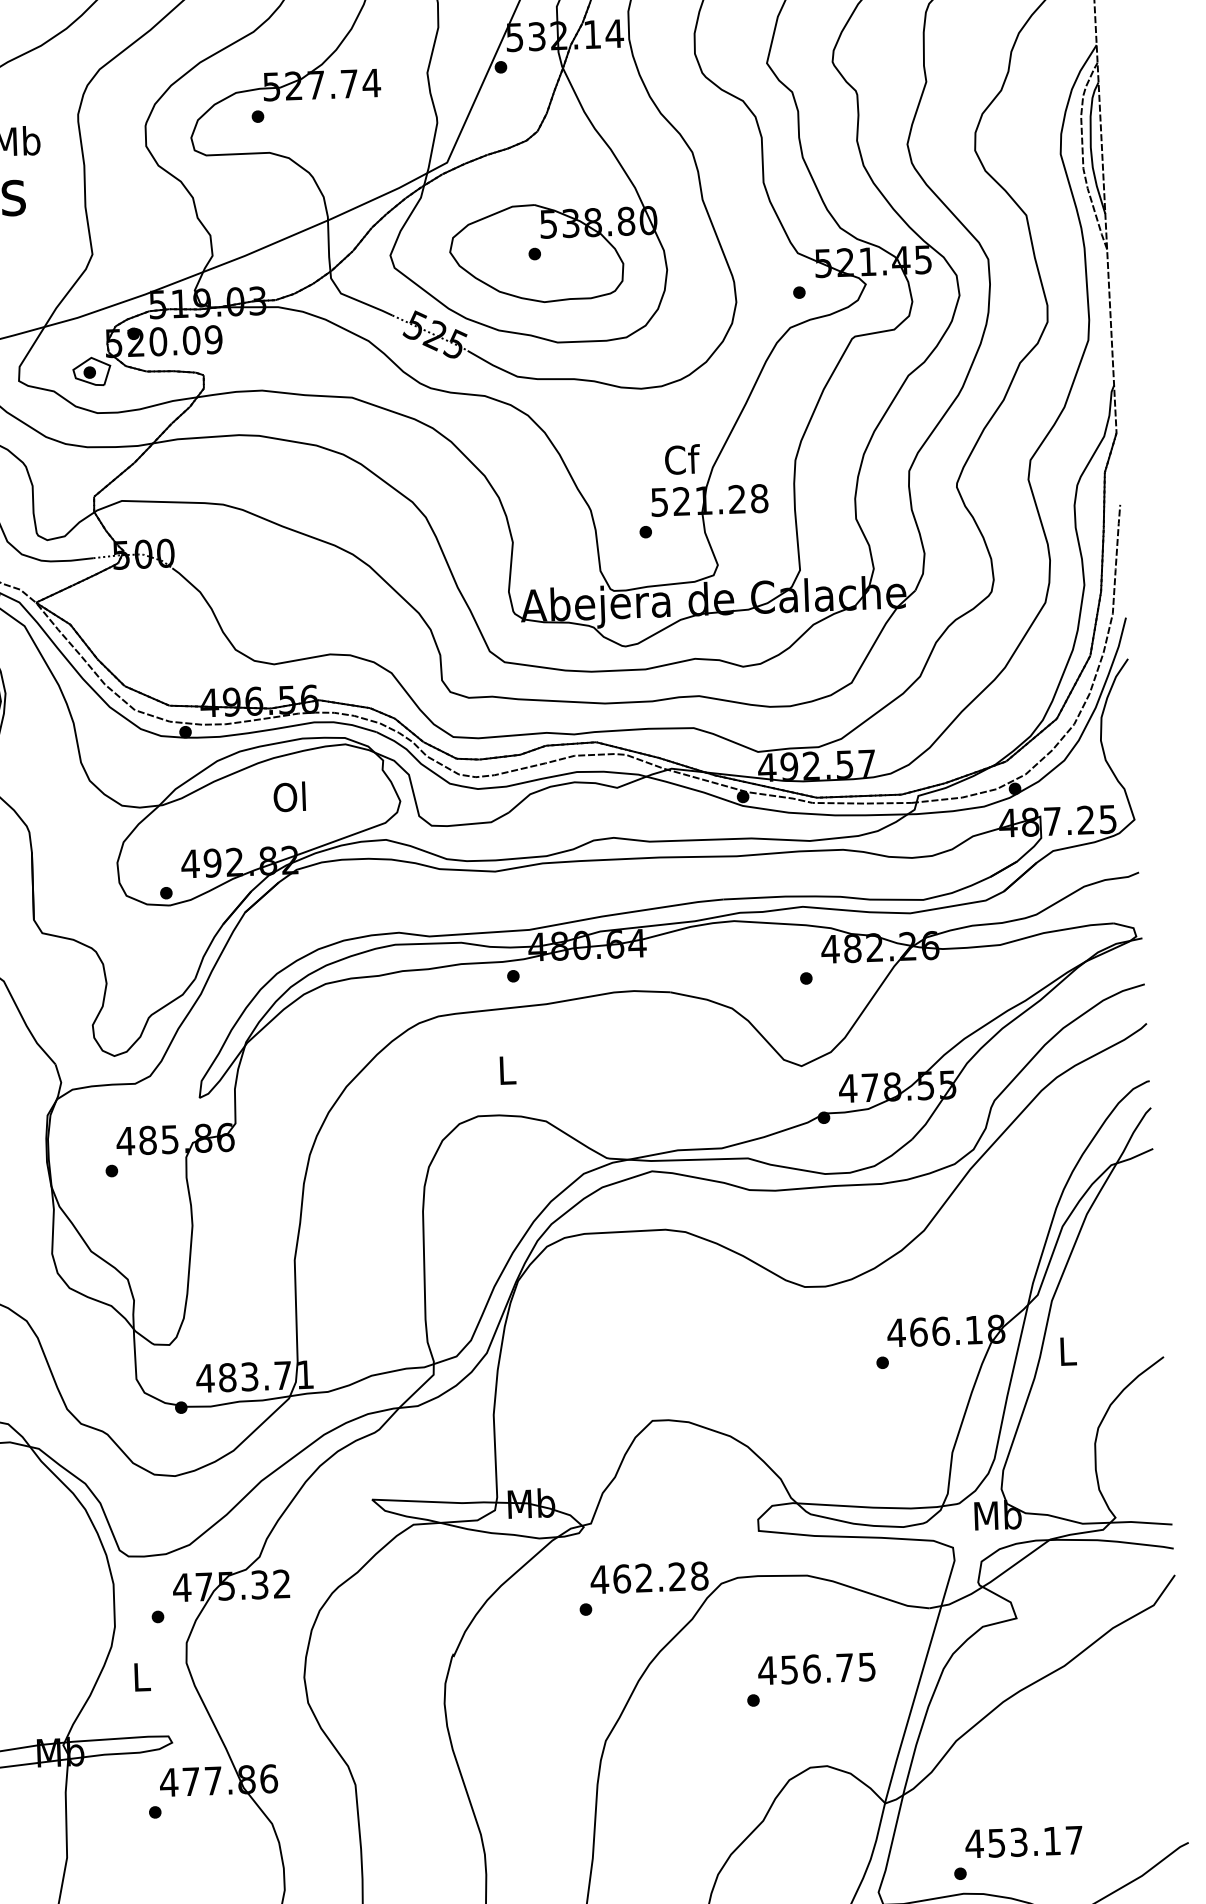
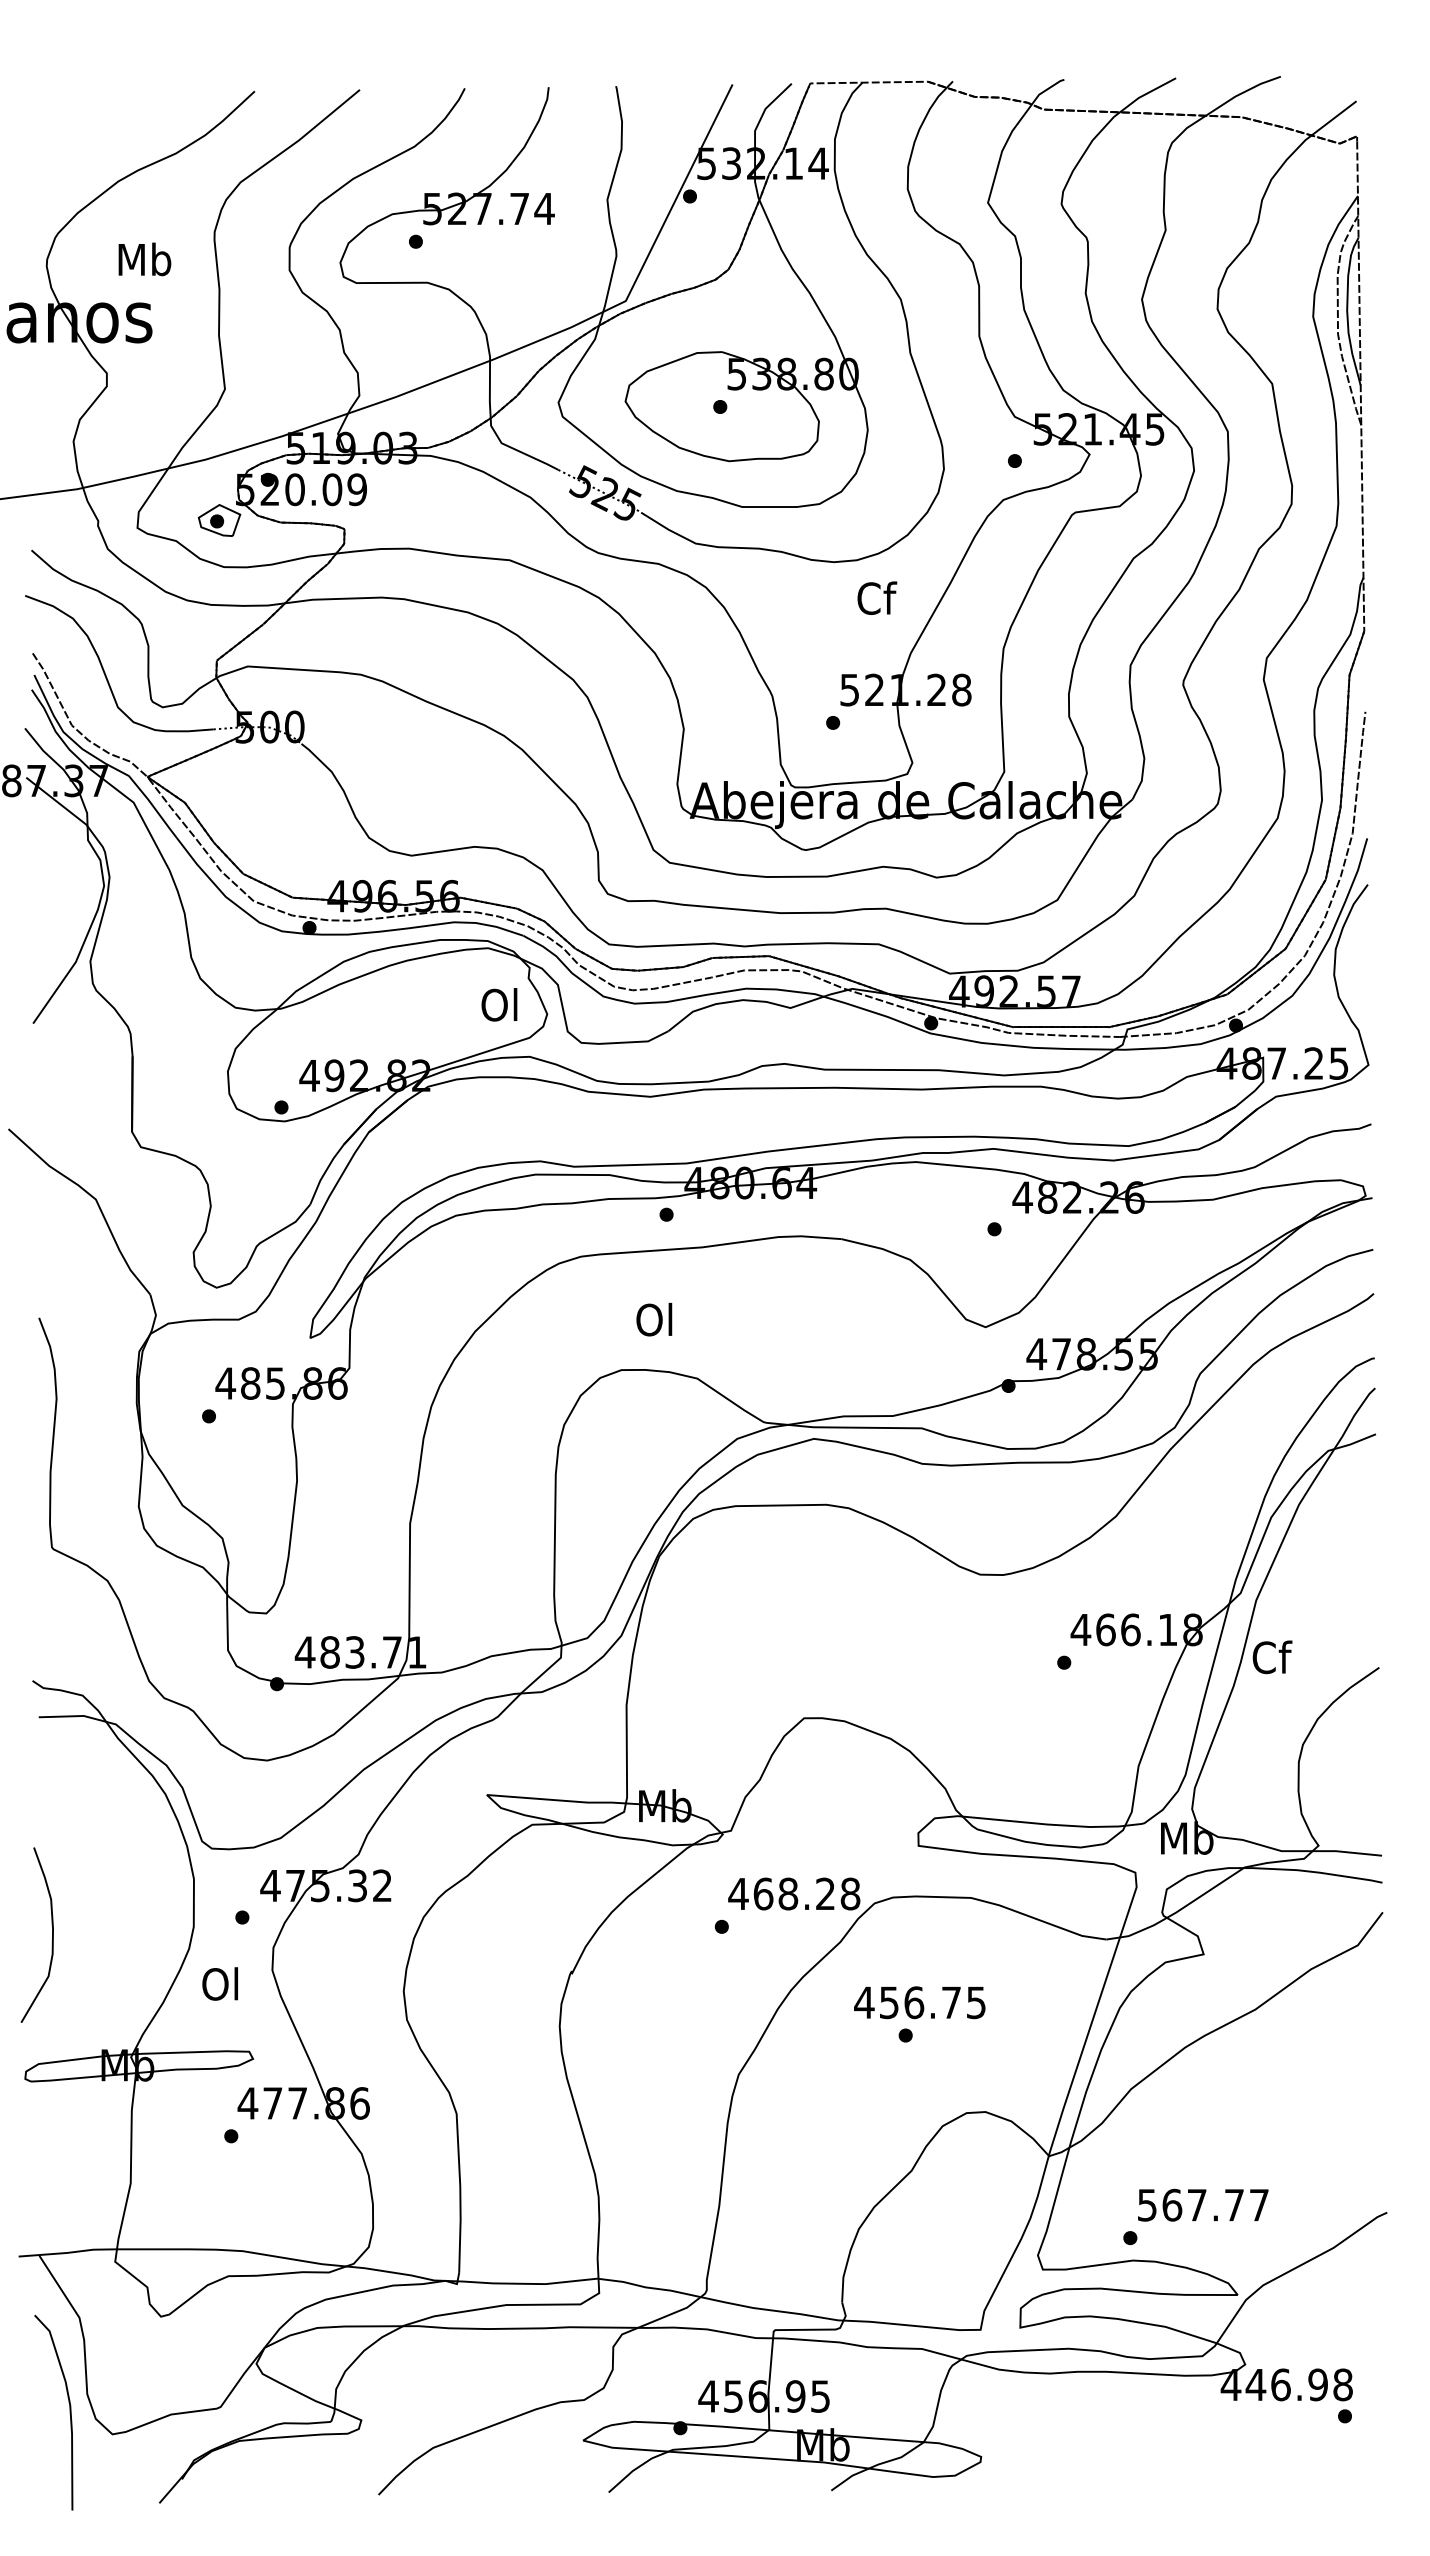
text: (682, 458) -> (877, 597), moved
text: (289, 796) -> (499, 1004), moved
text: (506, 1070) -> (654, 1319), L -> Ol
text: (1068, 1351) -> (1272, 1657), L -> Cf
text: (644, 1577) -> (788, 1893), 462.28 -> 468.28
text: (816, 1668) -> (919, 2002), moved
text: (139, 1676) -> (219, 1983), L -> Ol
text: (1013, 1841) -> (1190, 2204), 453.17 -> 567.77

